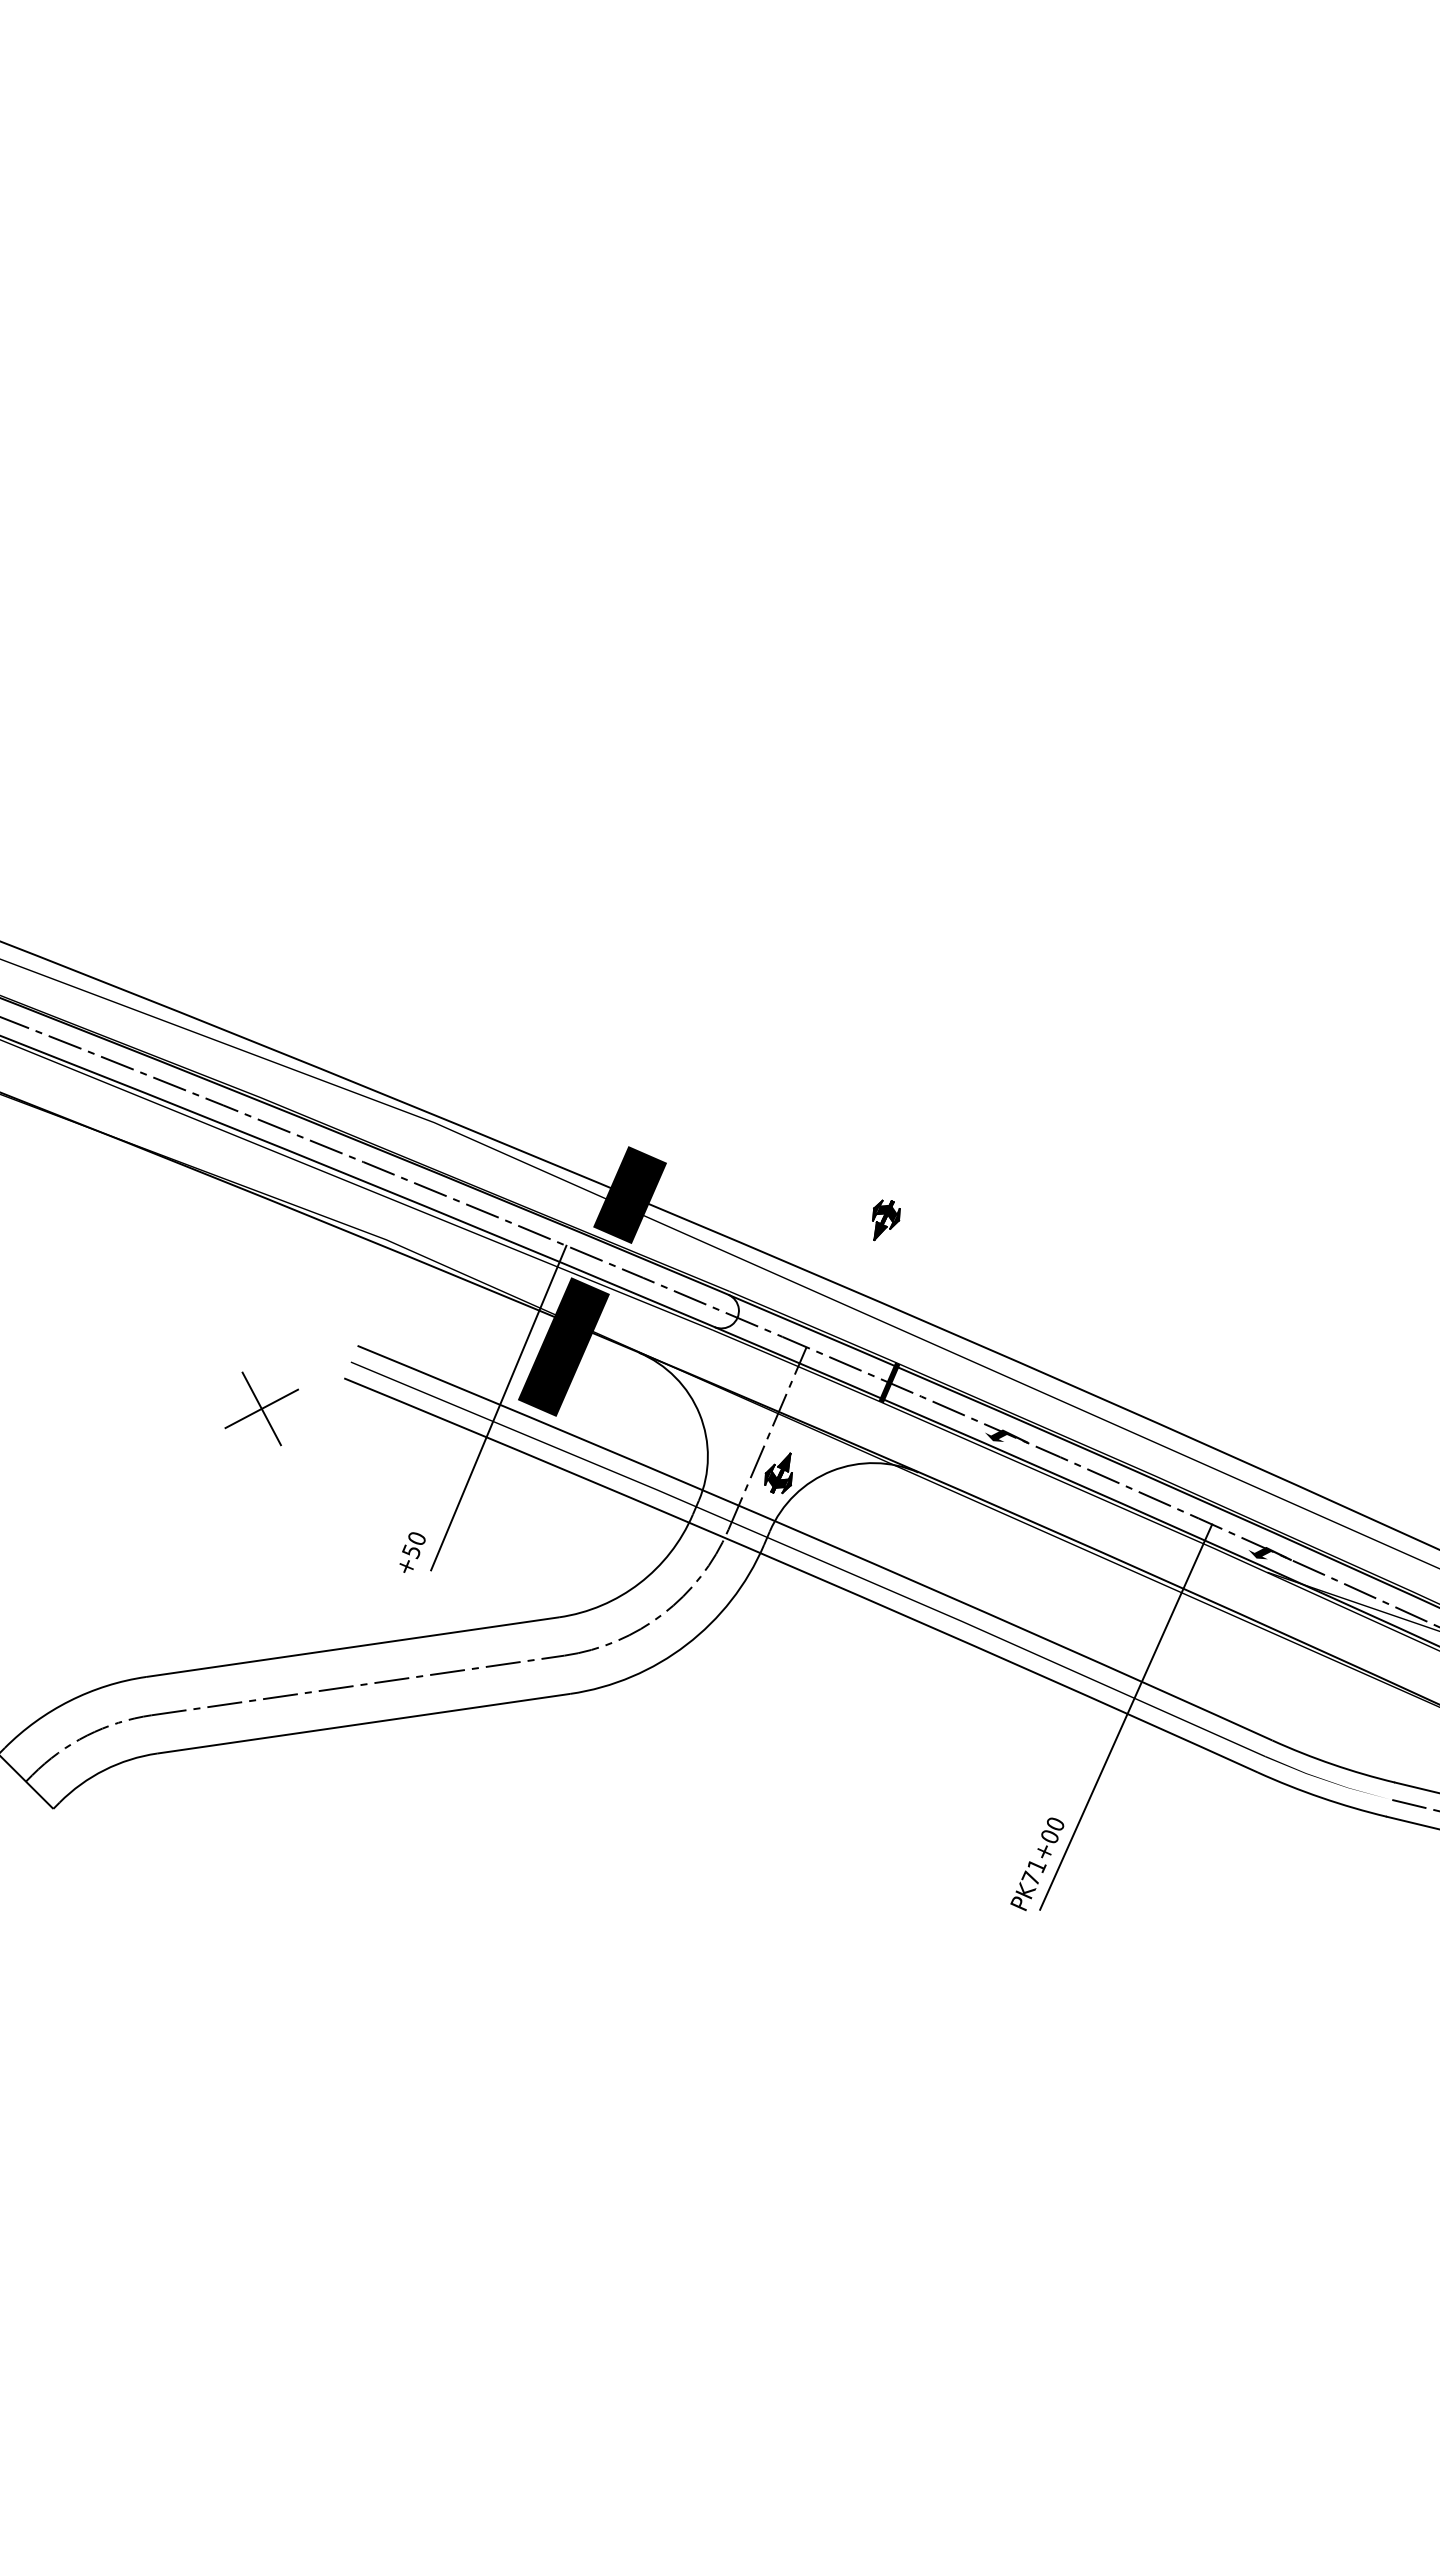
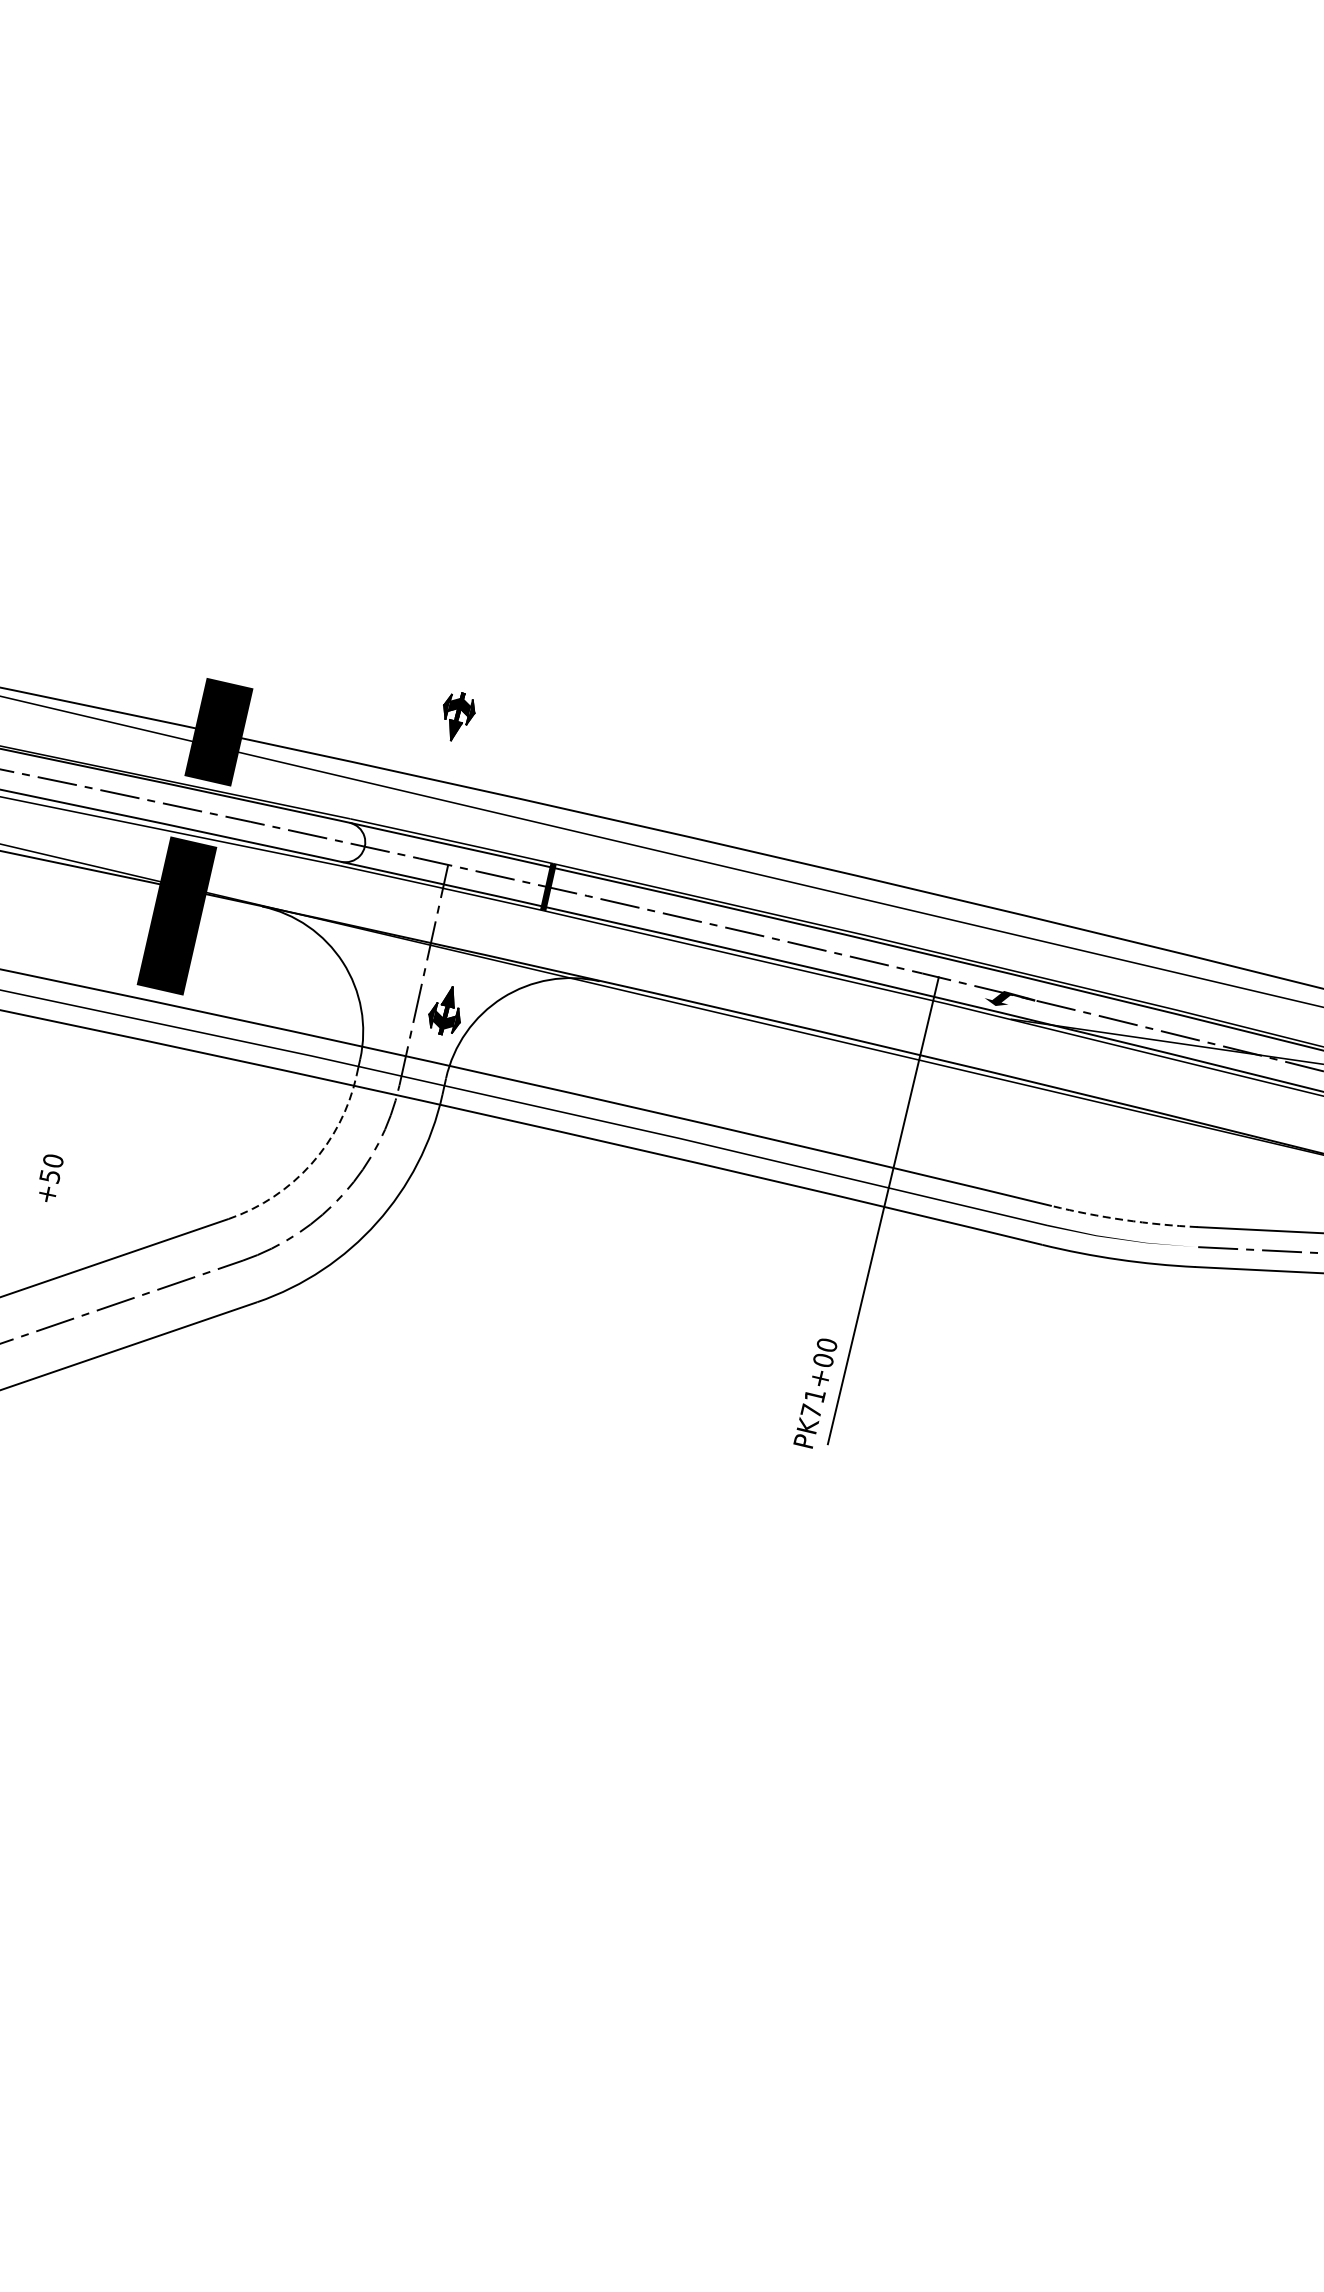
part: (886, 1220) -> (460, 715), moved
line: (498, 1407) -> (116, 997), removed
fill: (1006, 1436) -> (690, 922), removed
arc: (639, 1583) -> (311, 1164), solid -> dashed
arc: (1332, 1764) -> (1123, 1220), solid -> dashed

